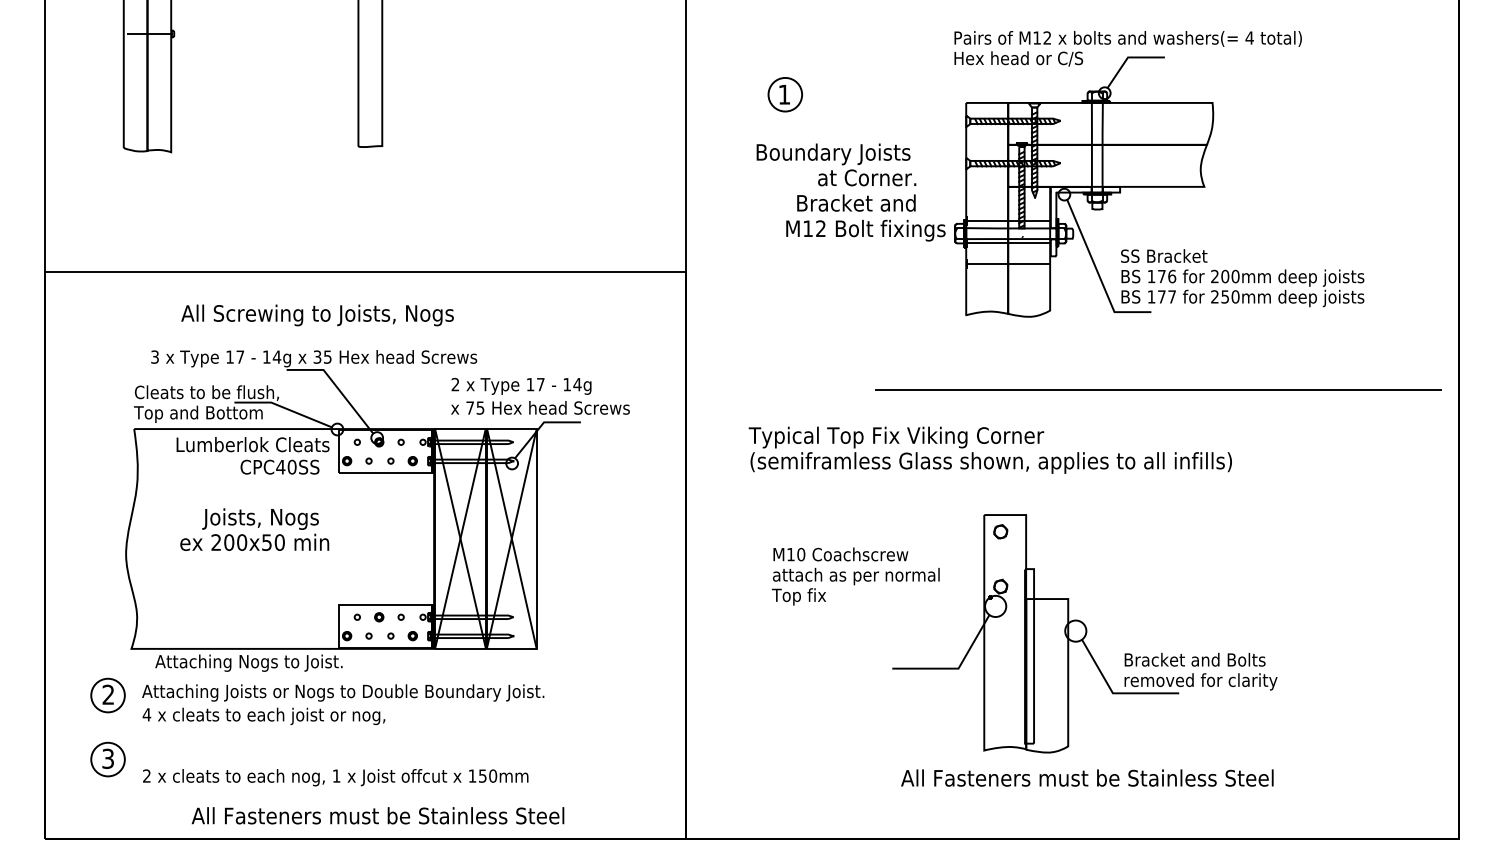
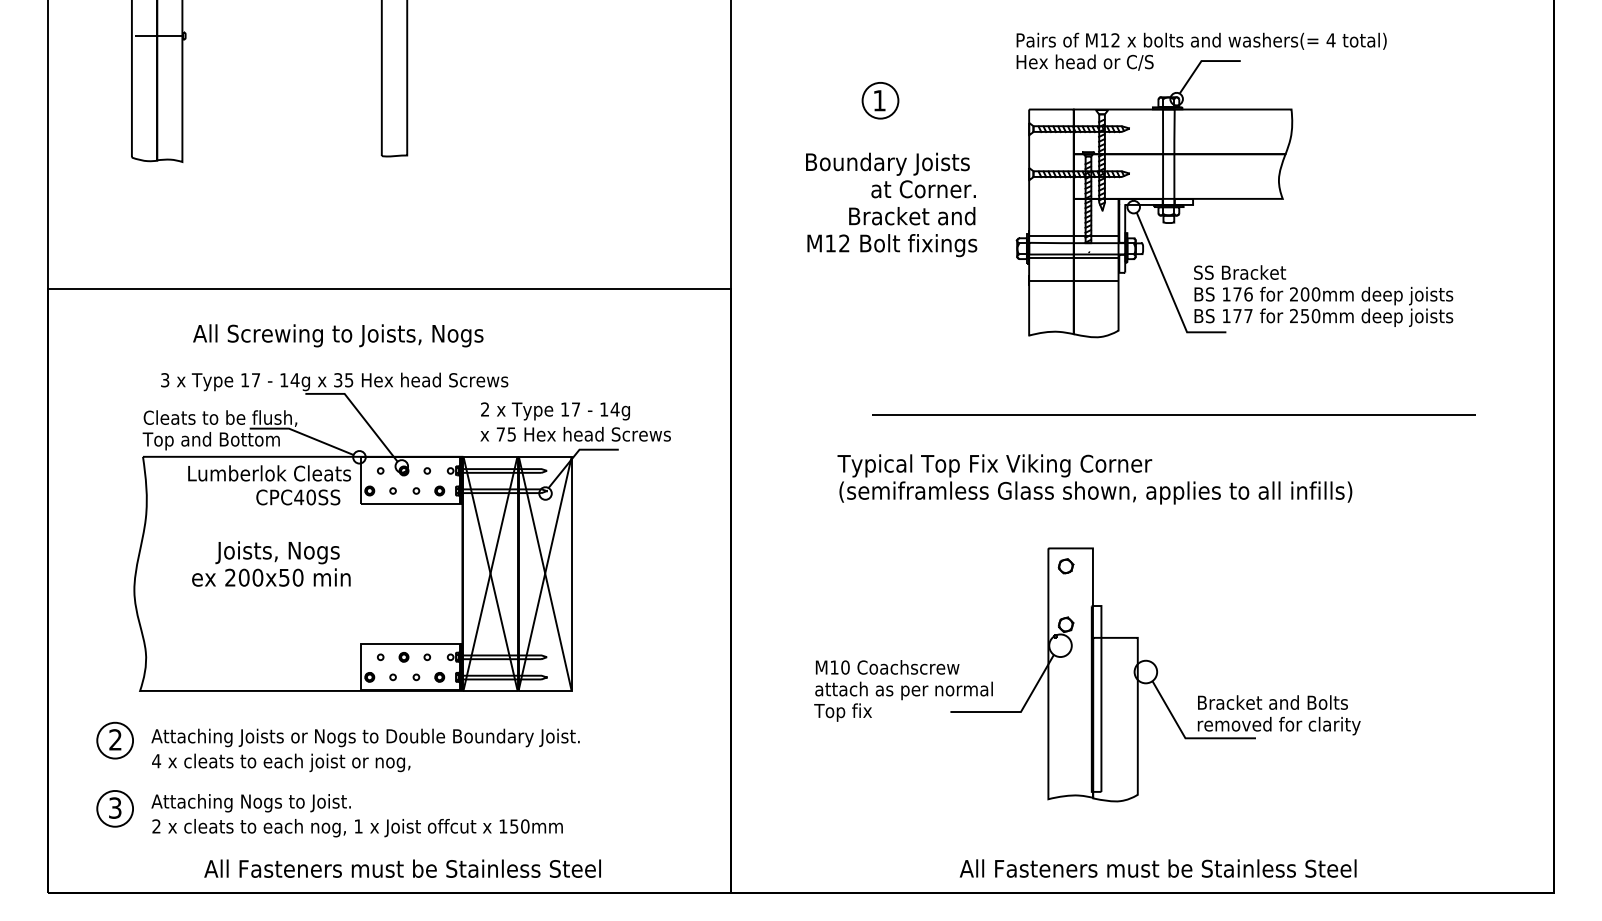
part: (785, 94) -> (880, 100), moved
text: (866, 230) -> (892, 245), moved
line: (1158, 389) -> (1173, 414), moved
text: (990, 450) -> (1094, 479), moved
text: (855, 576) -> (903, 690), moved
text: (248, 663) -> (250, 803), moved
text: (1086, 778) -> (1157, 868), moved

